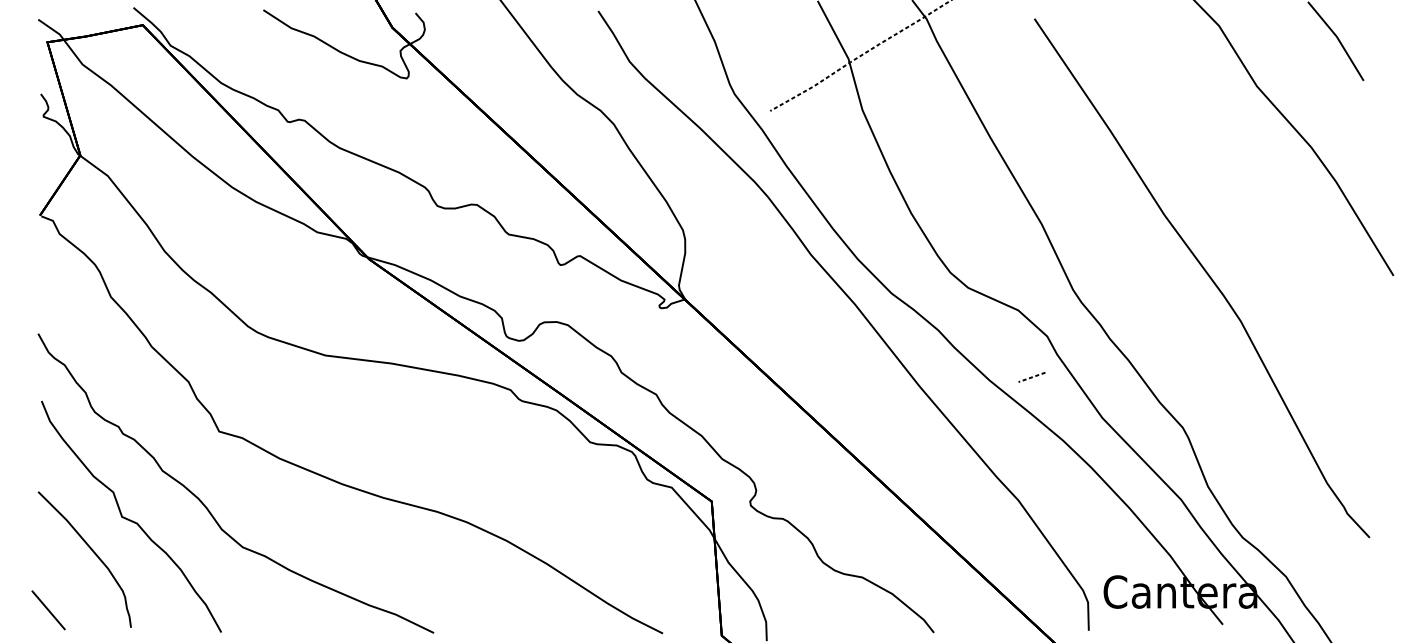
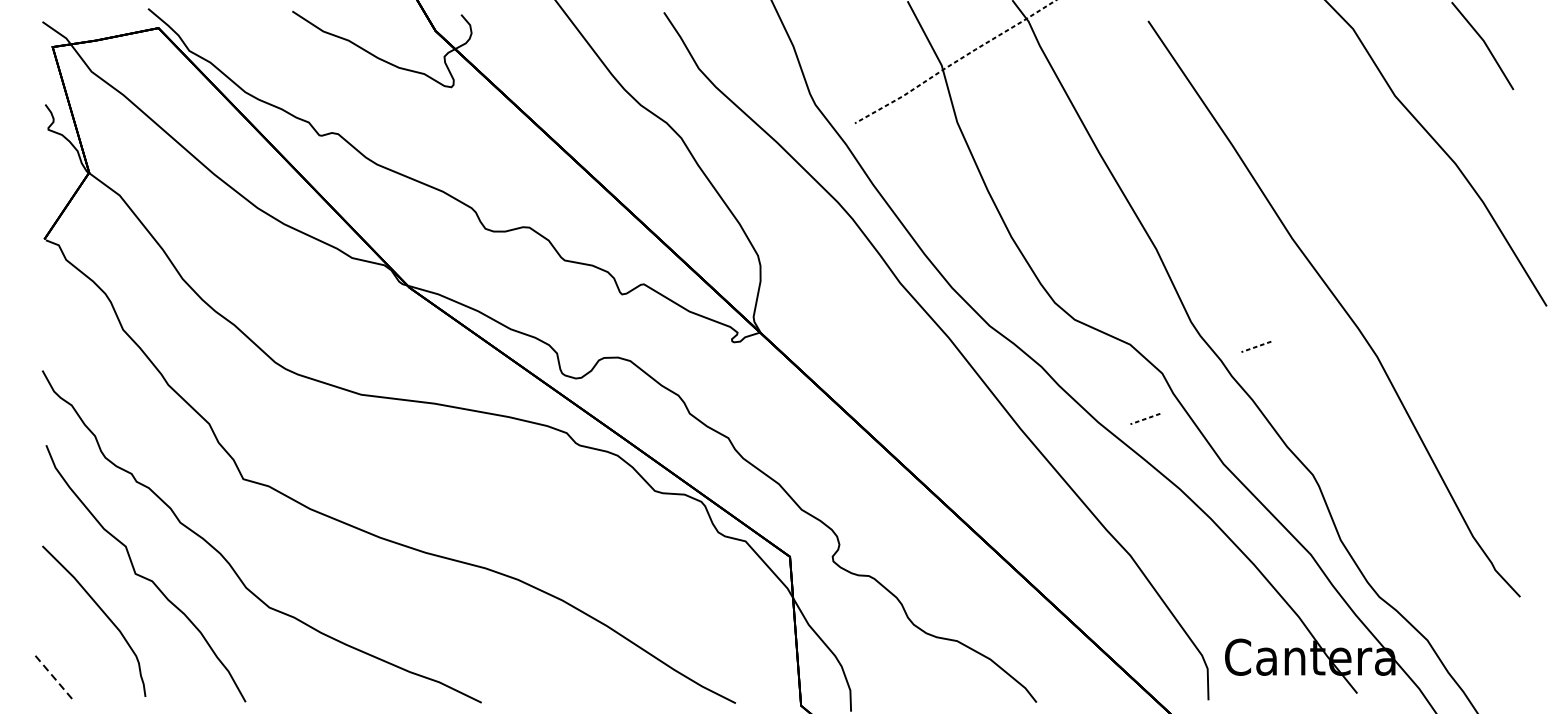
line: (1131, 312) -> (1255, 347), added
line: (48, 610) -> (53, 677), solid -> dashed

